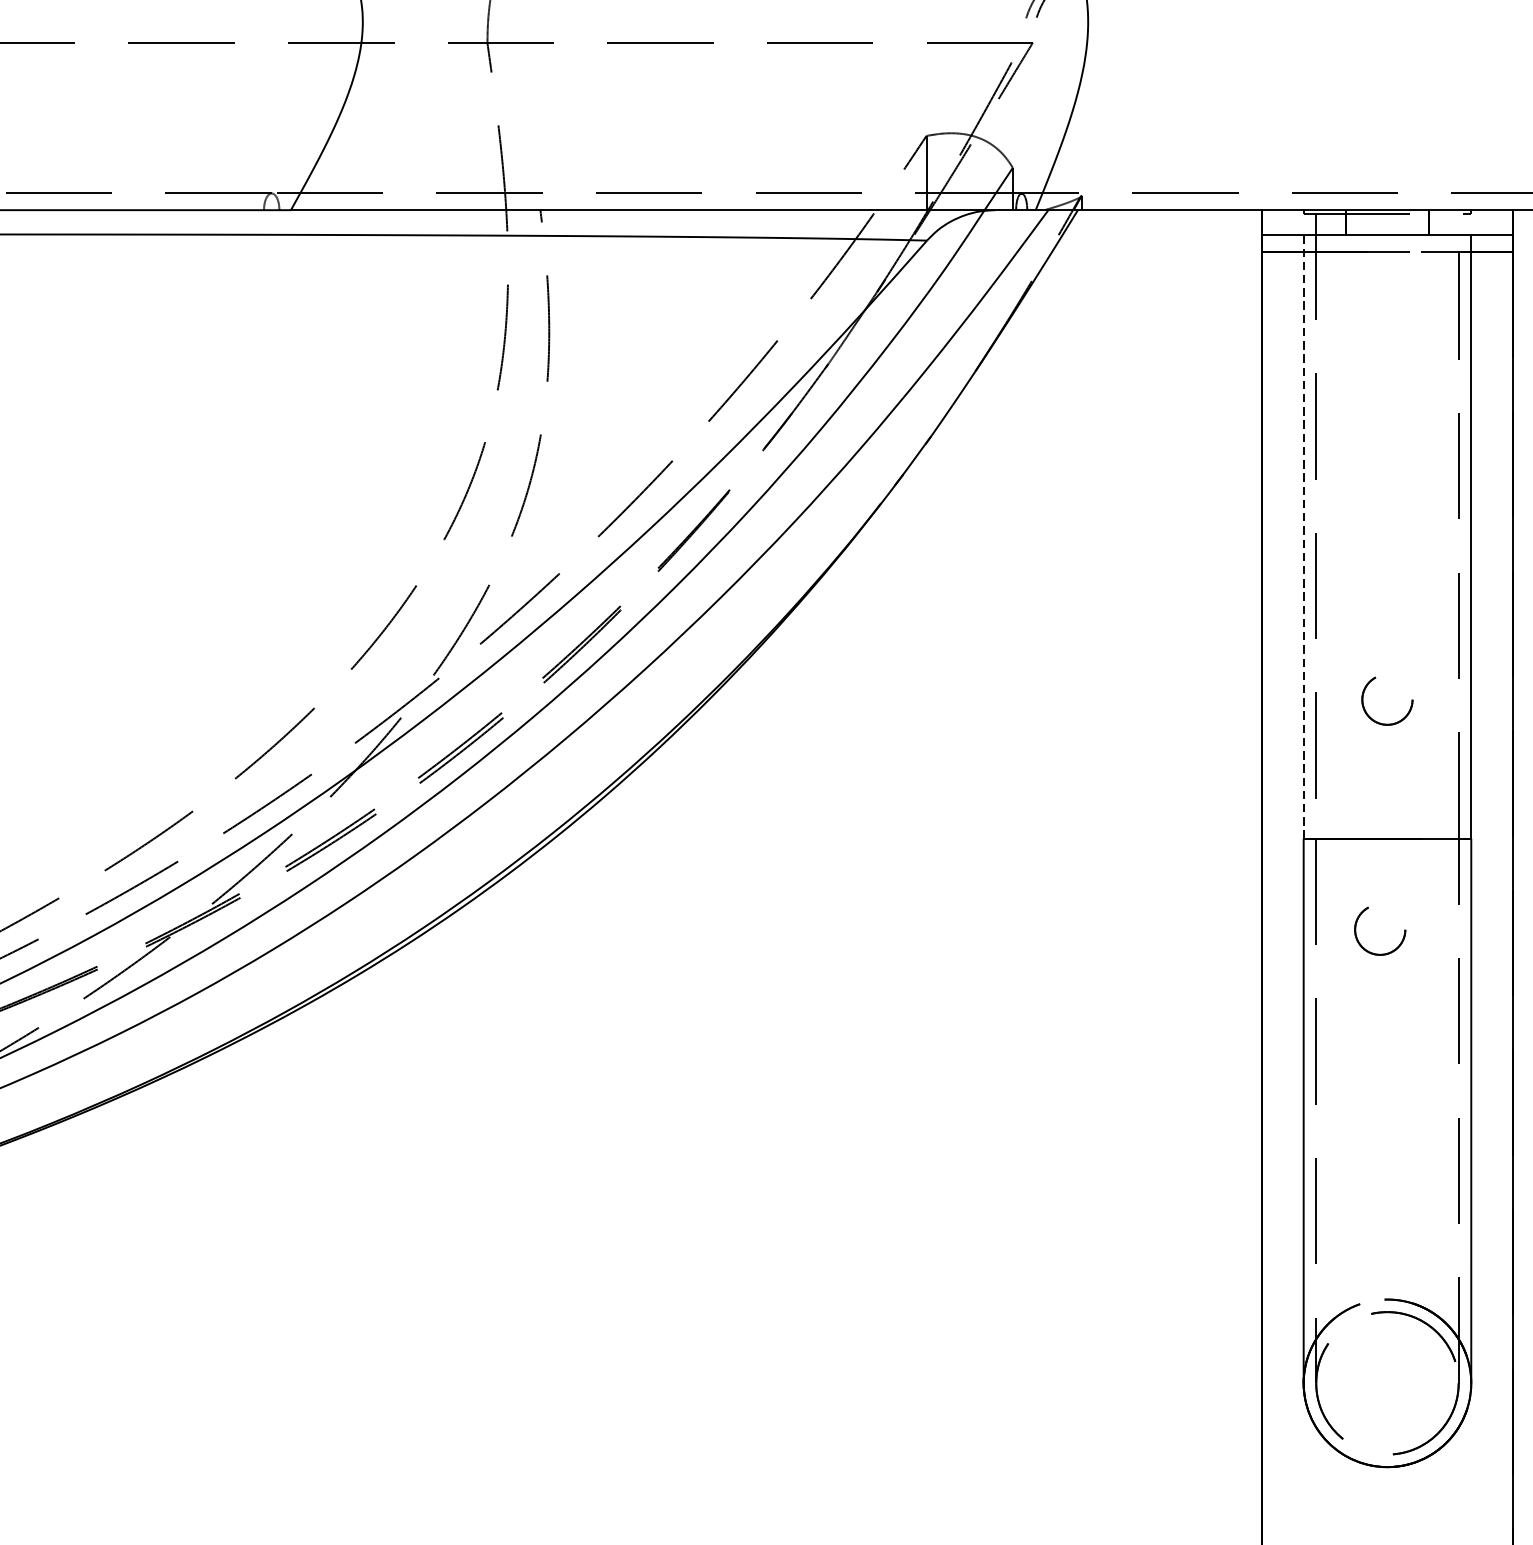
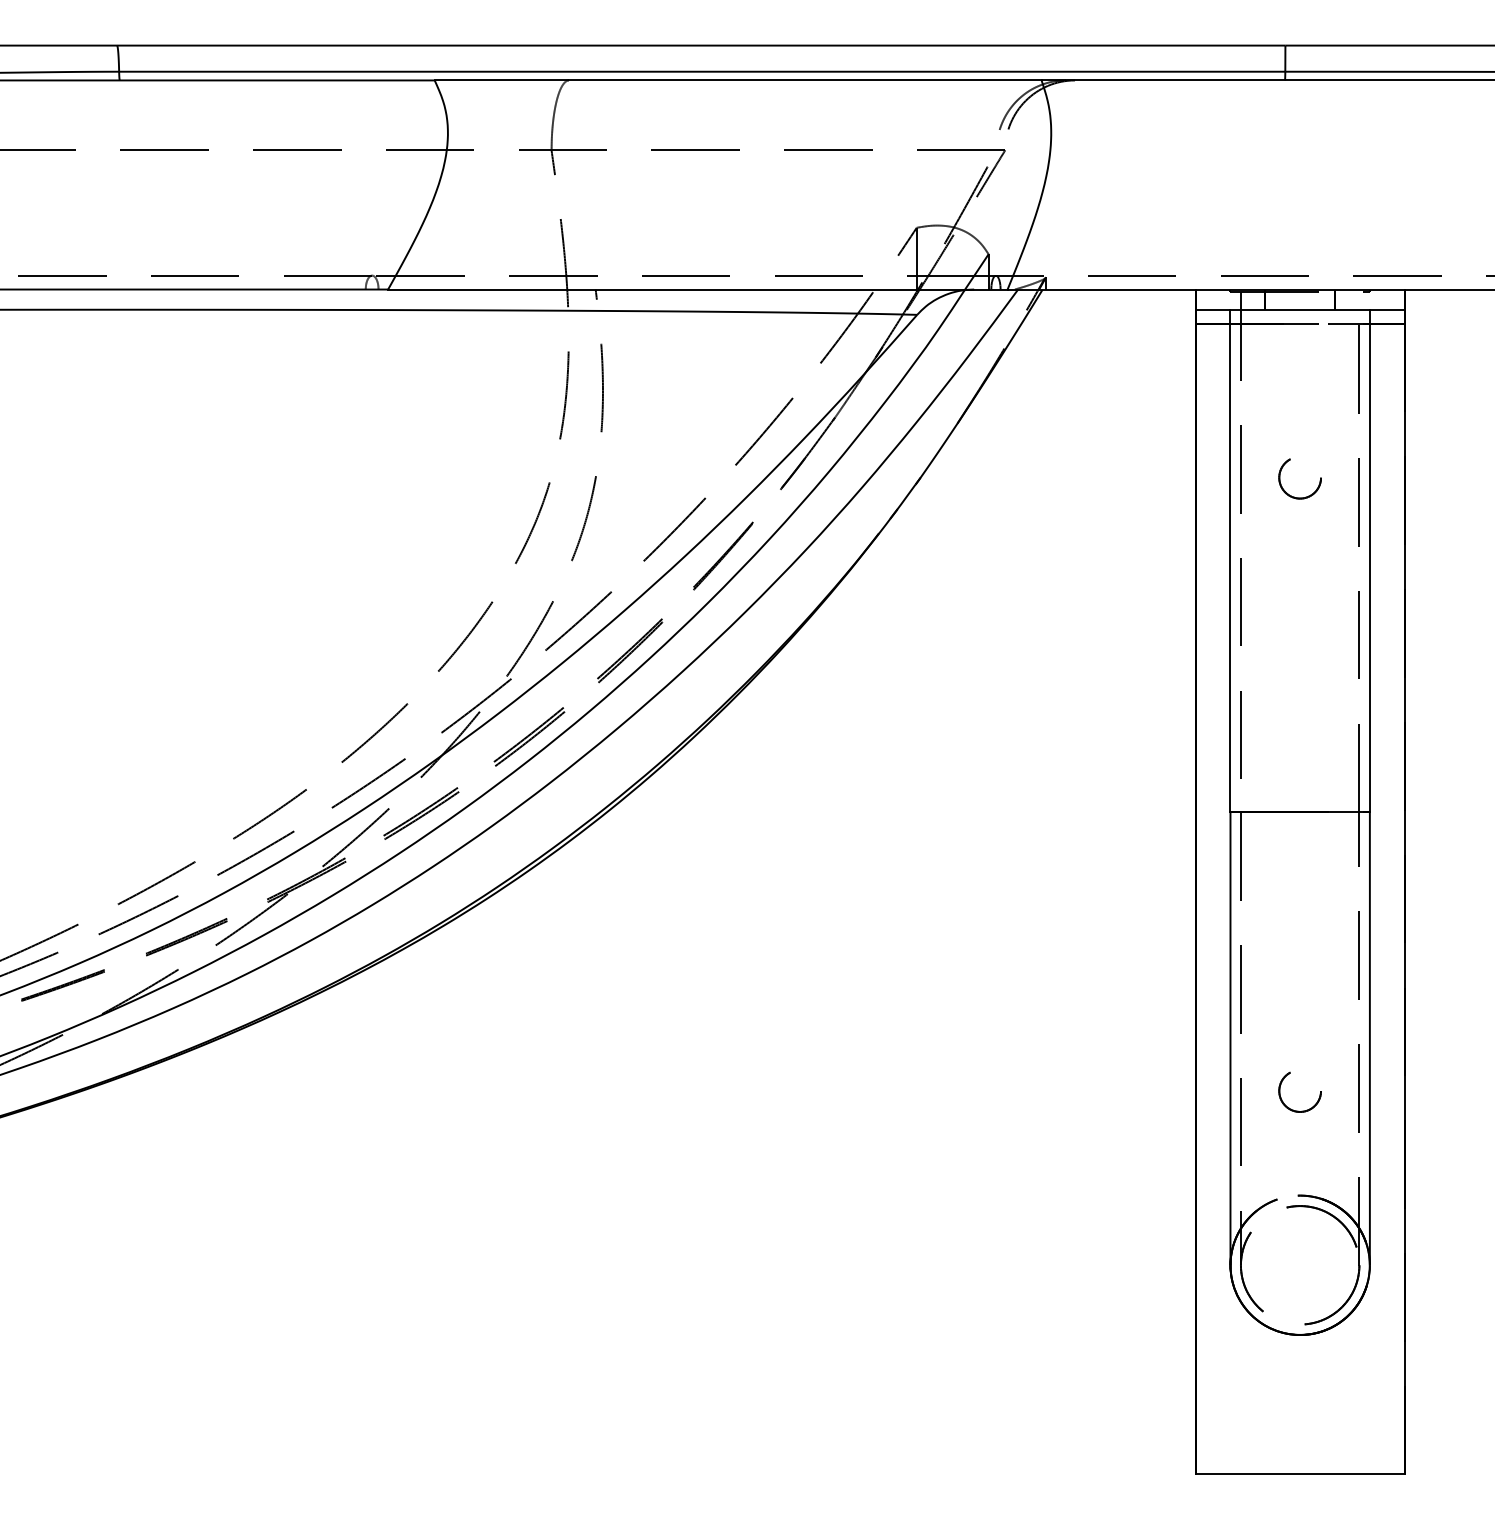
line: (1303, 537) -> (1230, 561), dashed -> solid
part: (1368, 713) -> (1284, 489), moved
part: (1359, 939) -> (1282, 1099), moved

